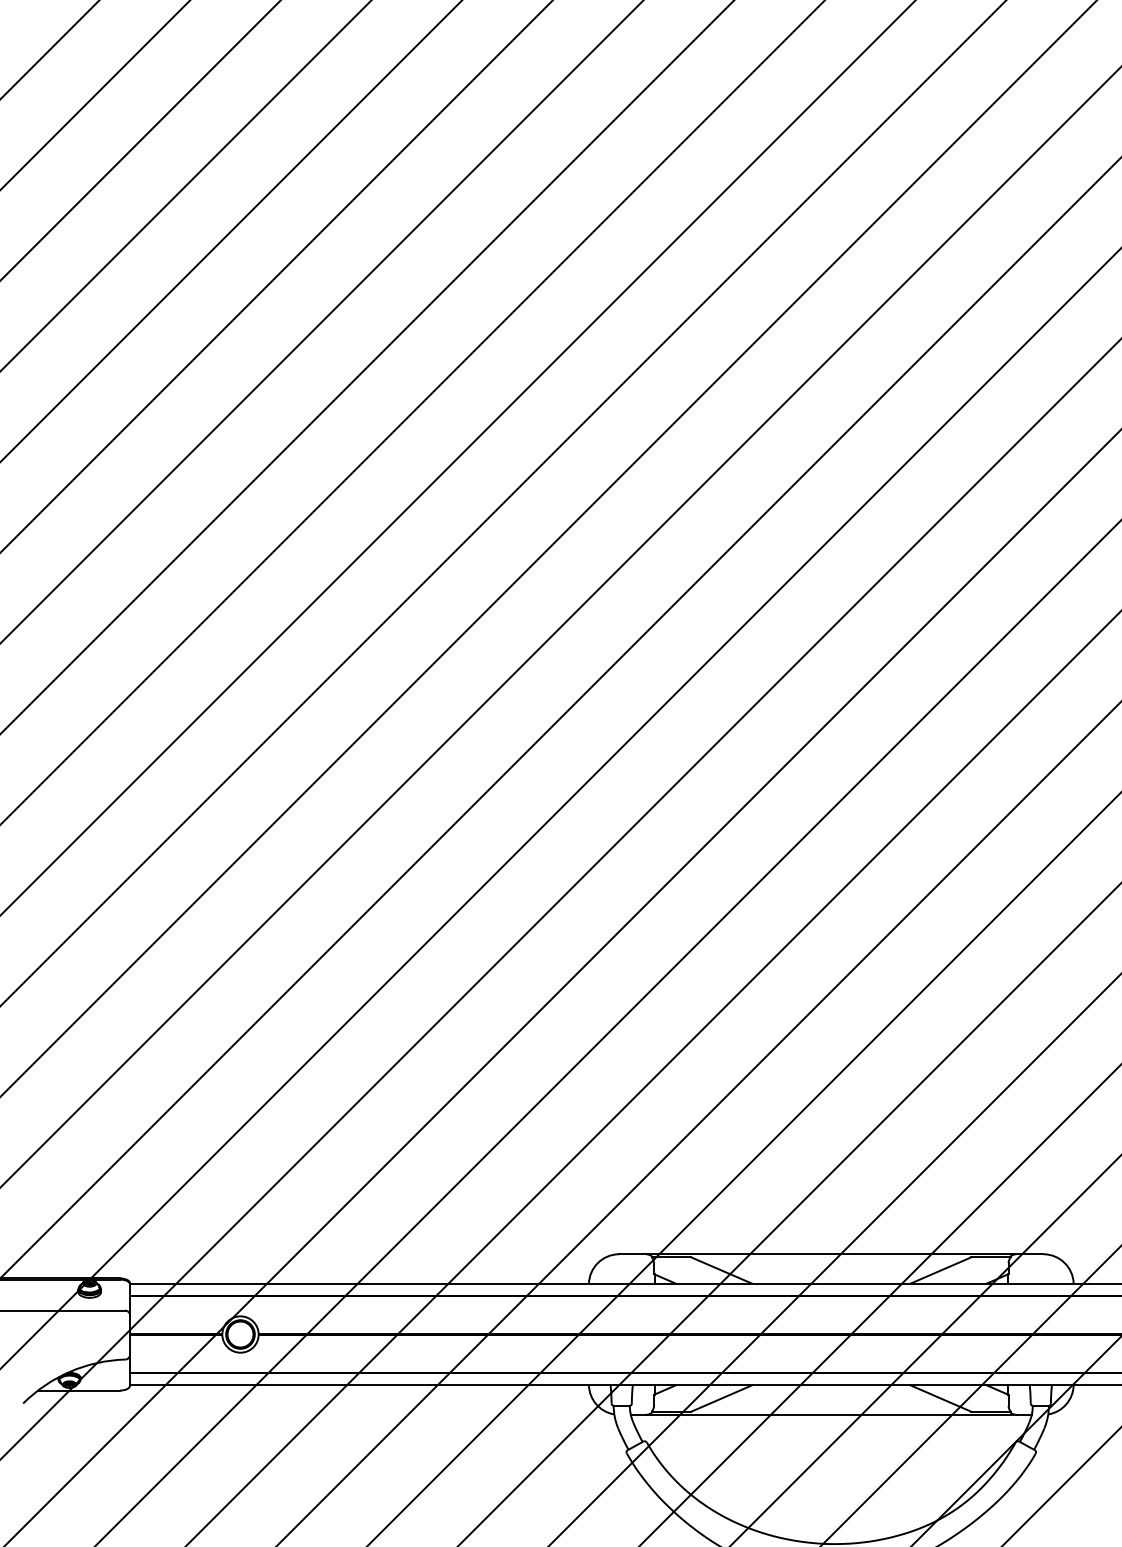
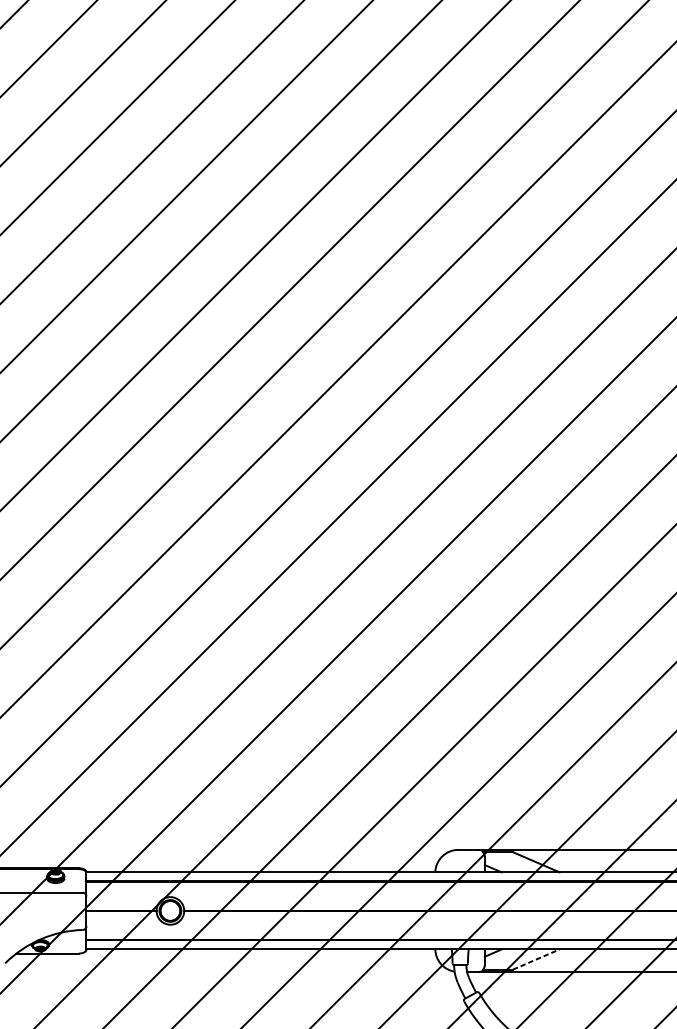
line: (722, 1398) -> (536, 959), solid -> dashed

